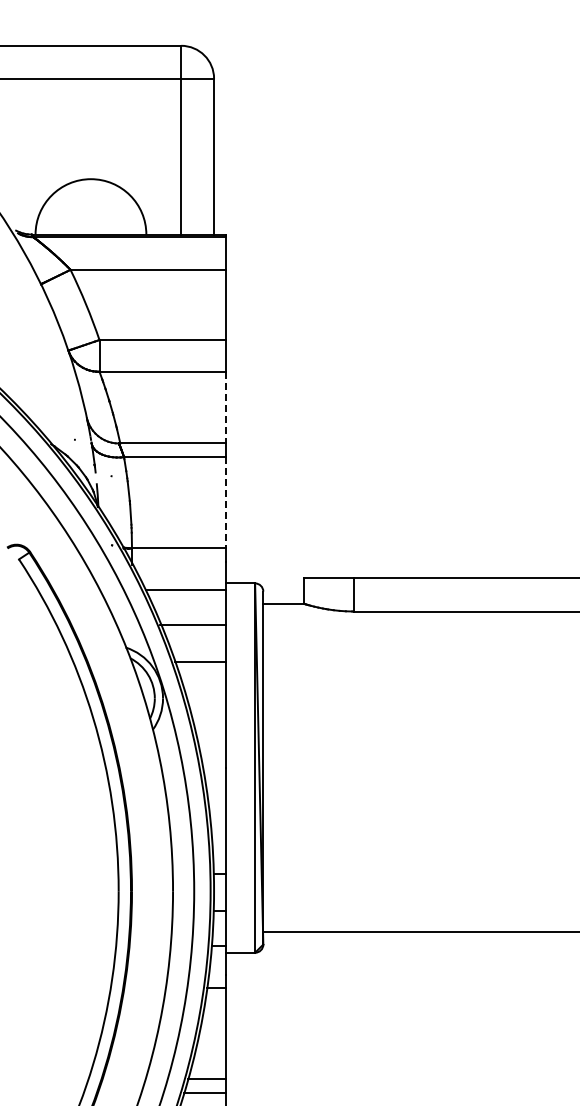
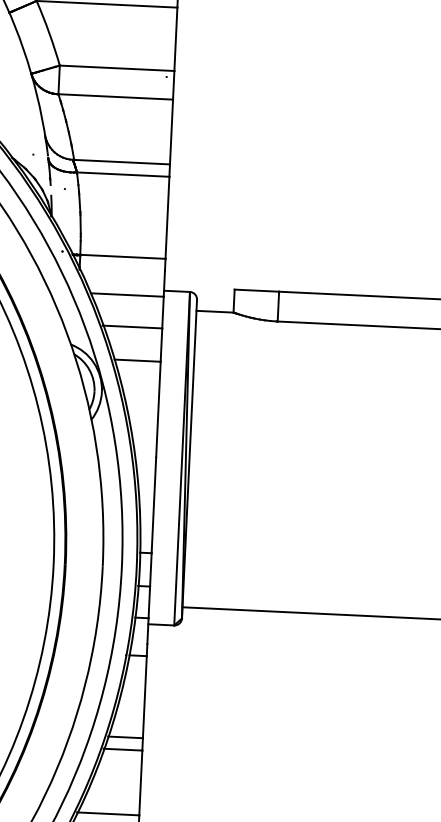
line: (226, 407) -> (171, 131), dashed -> solid
line: (226, 503) -> (167, 218), dashed -> solid

